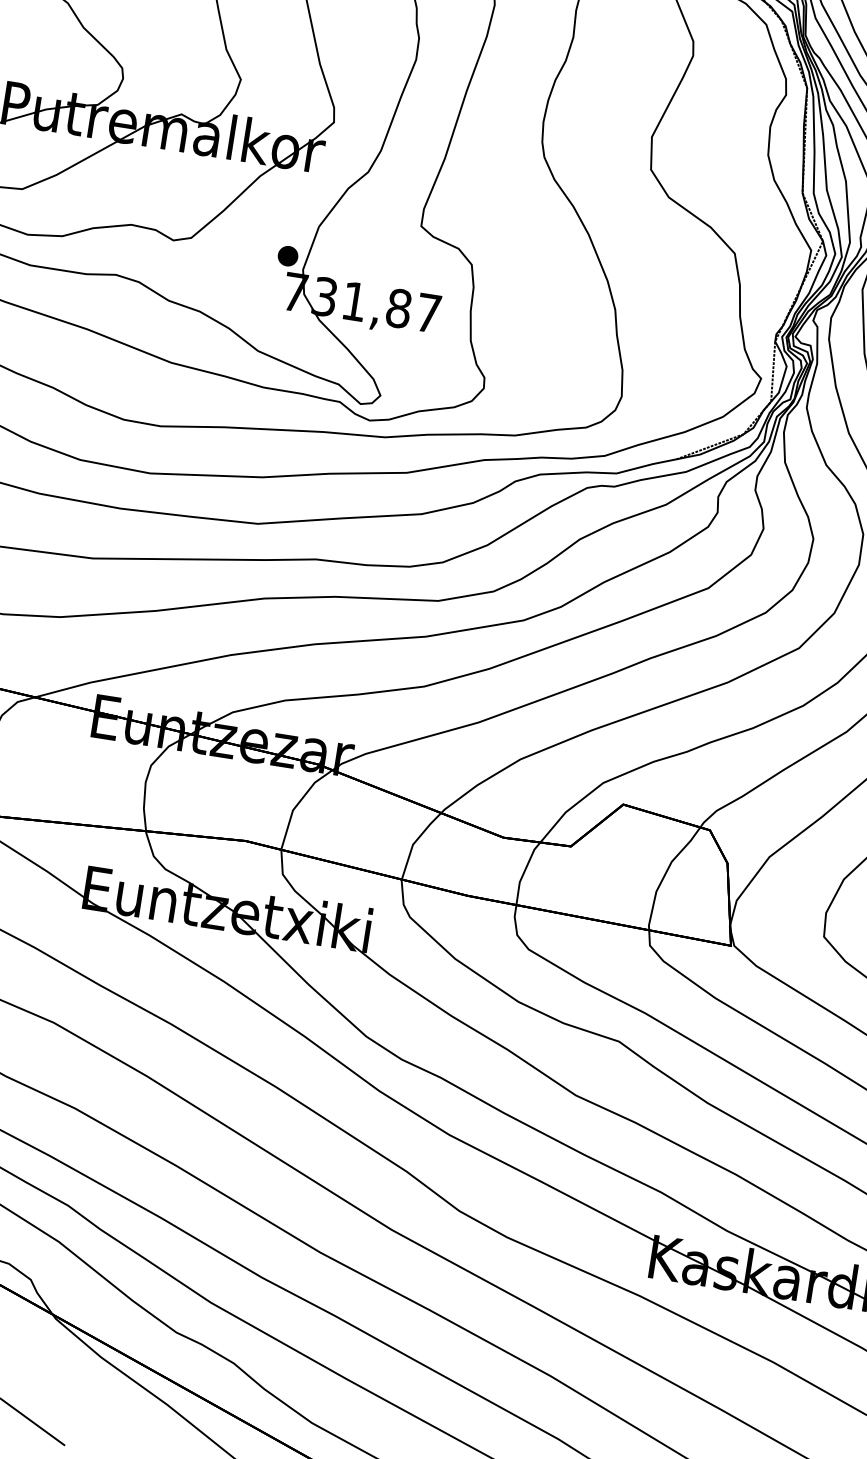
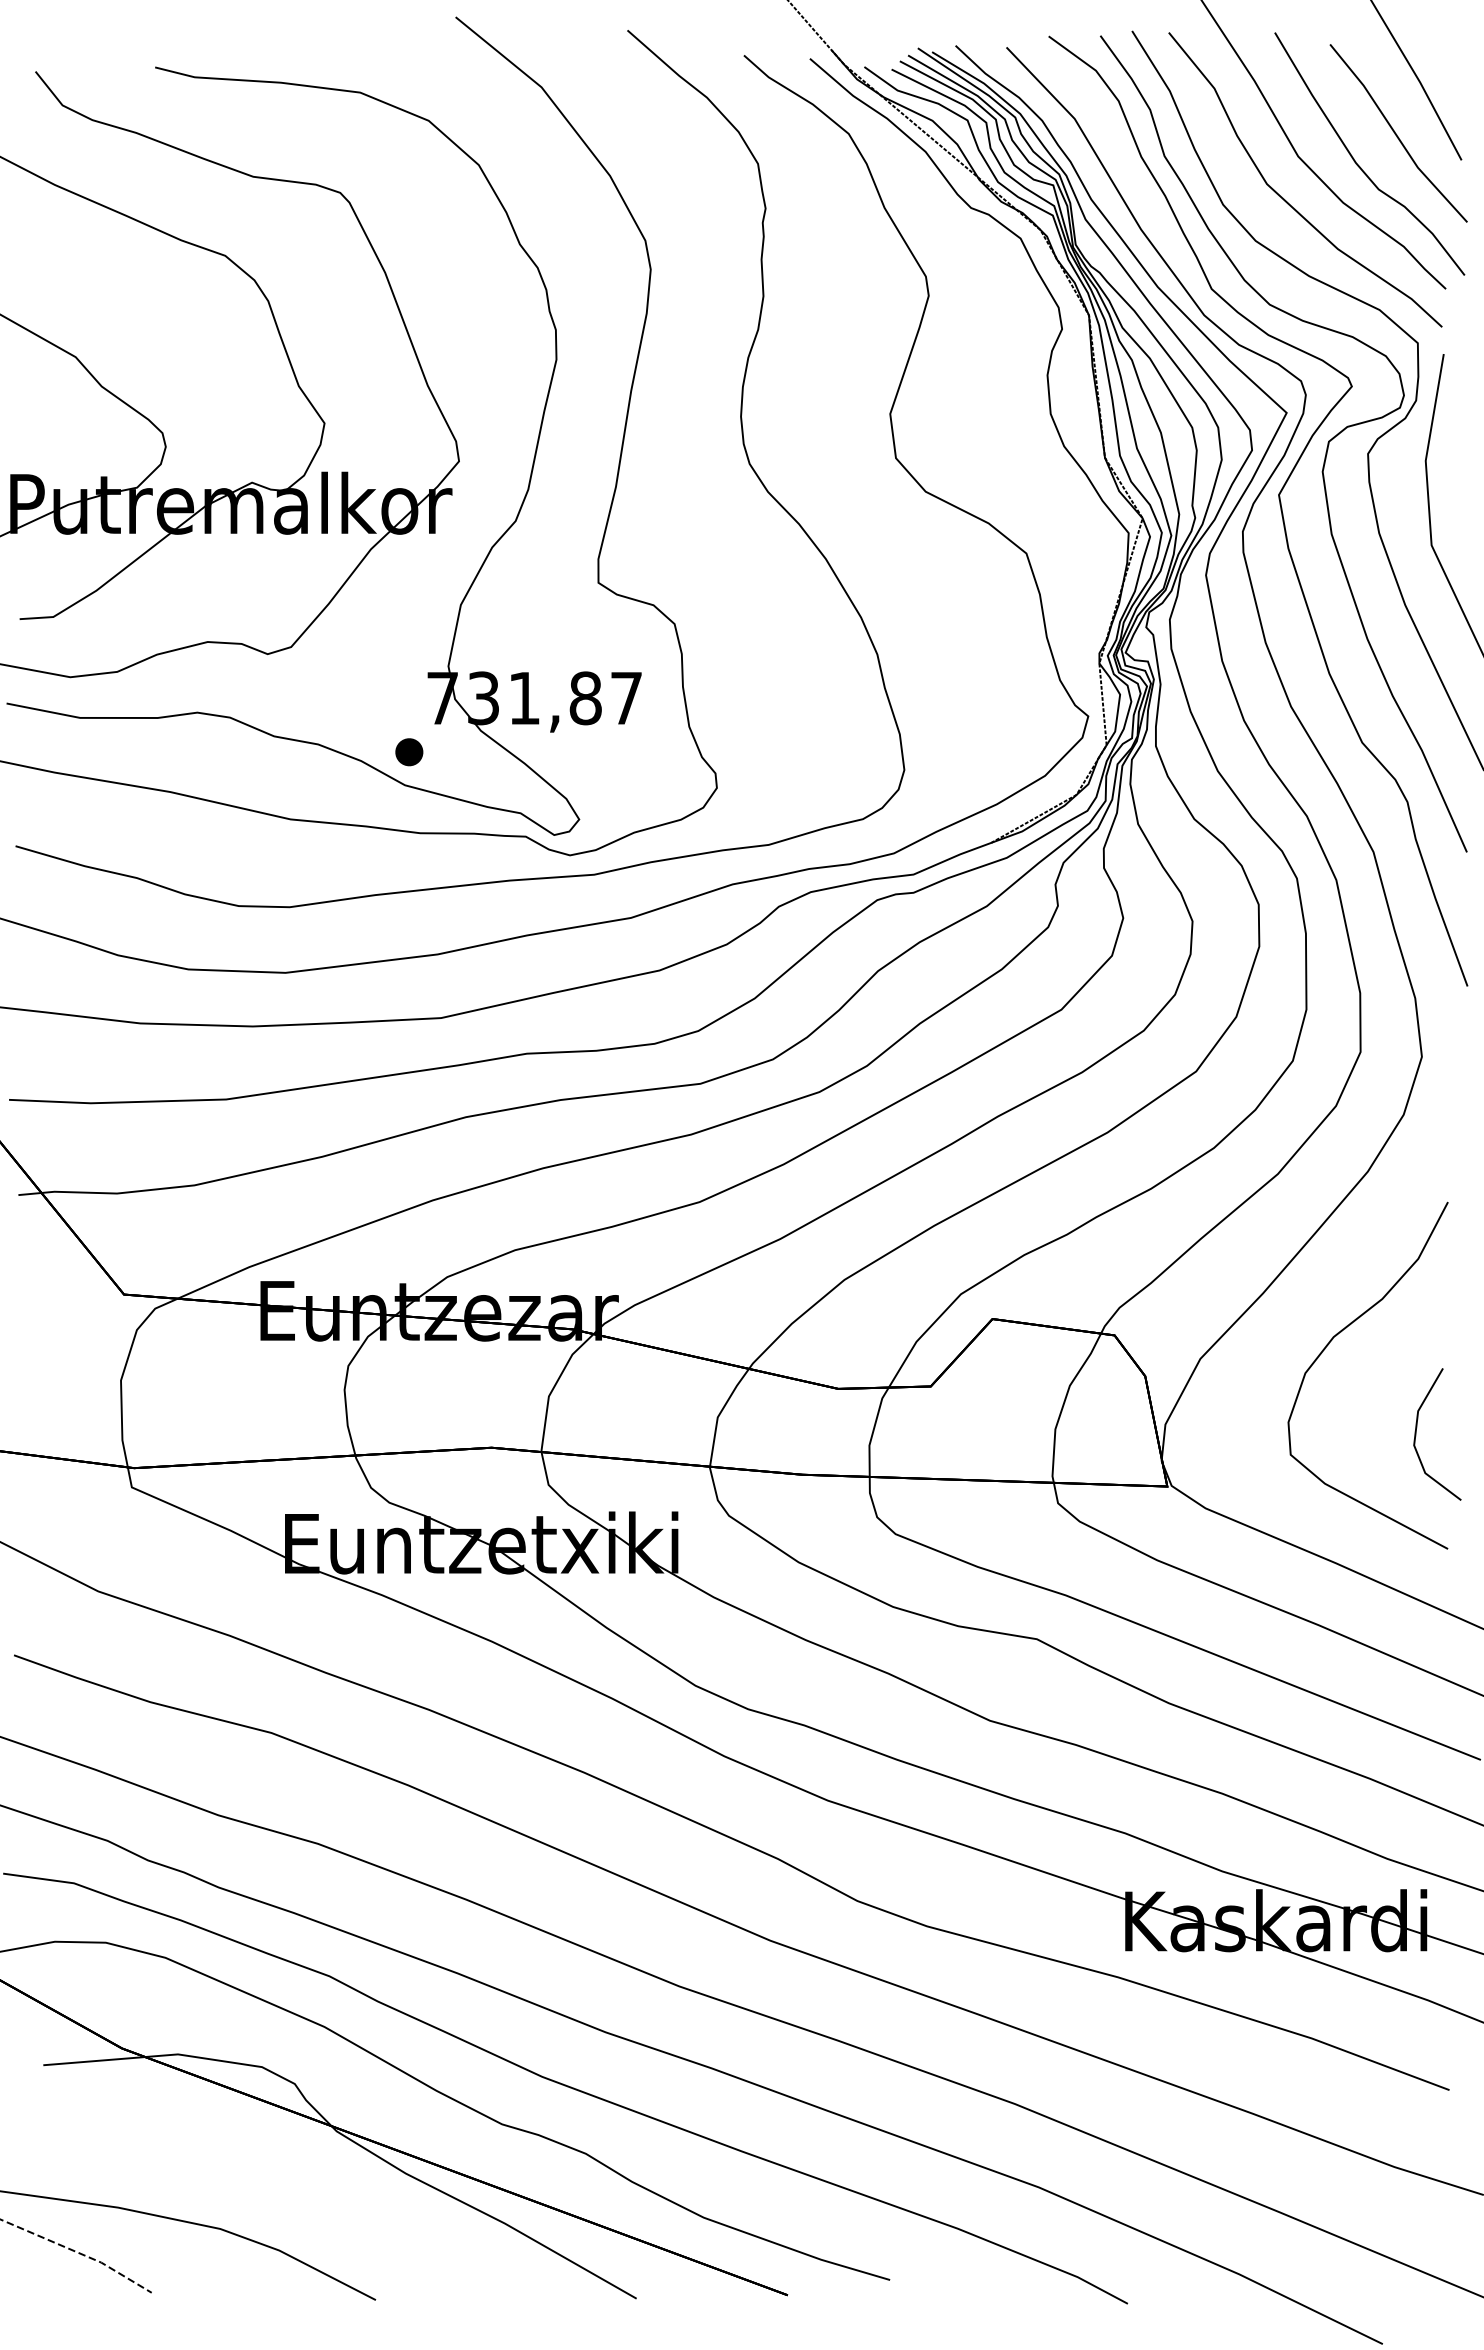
part: (288, 256) -> (409, 752), moved

